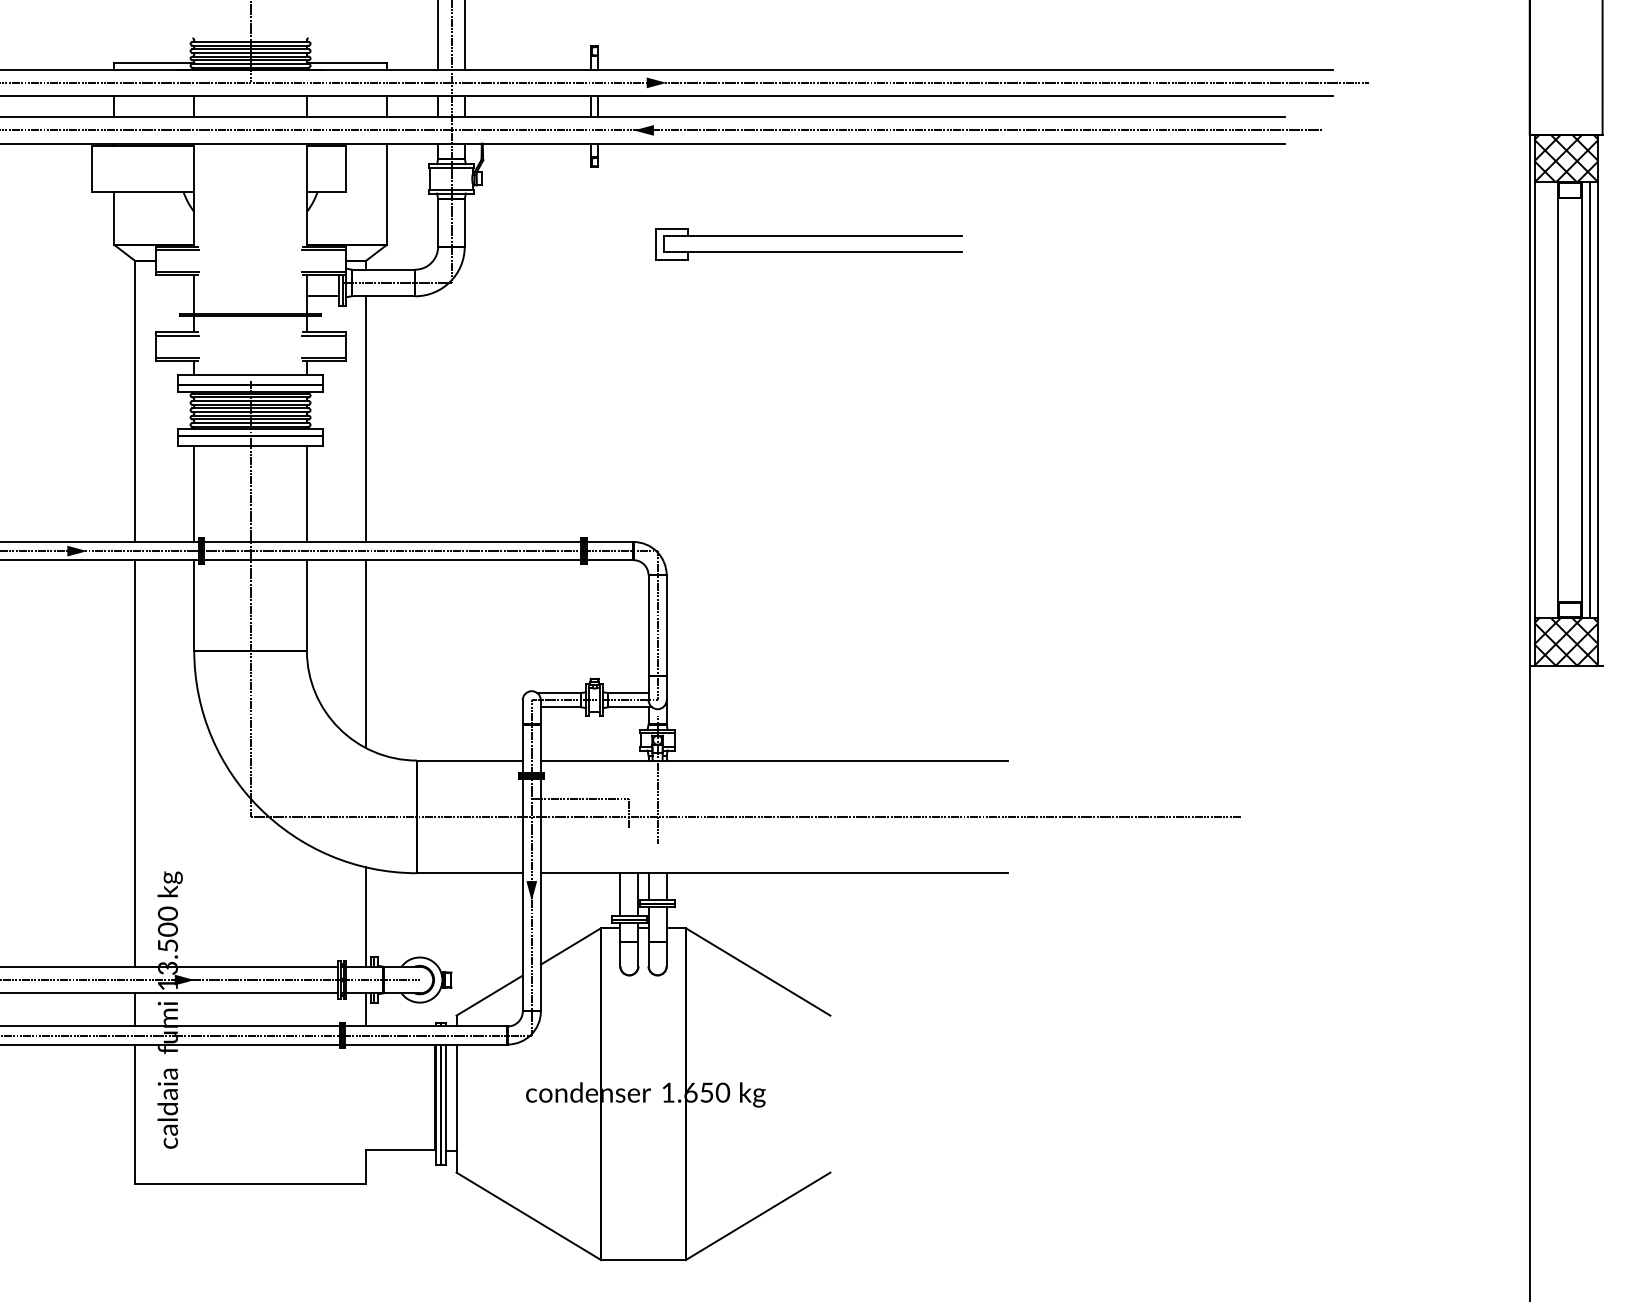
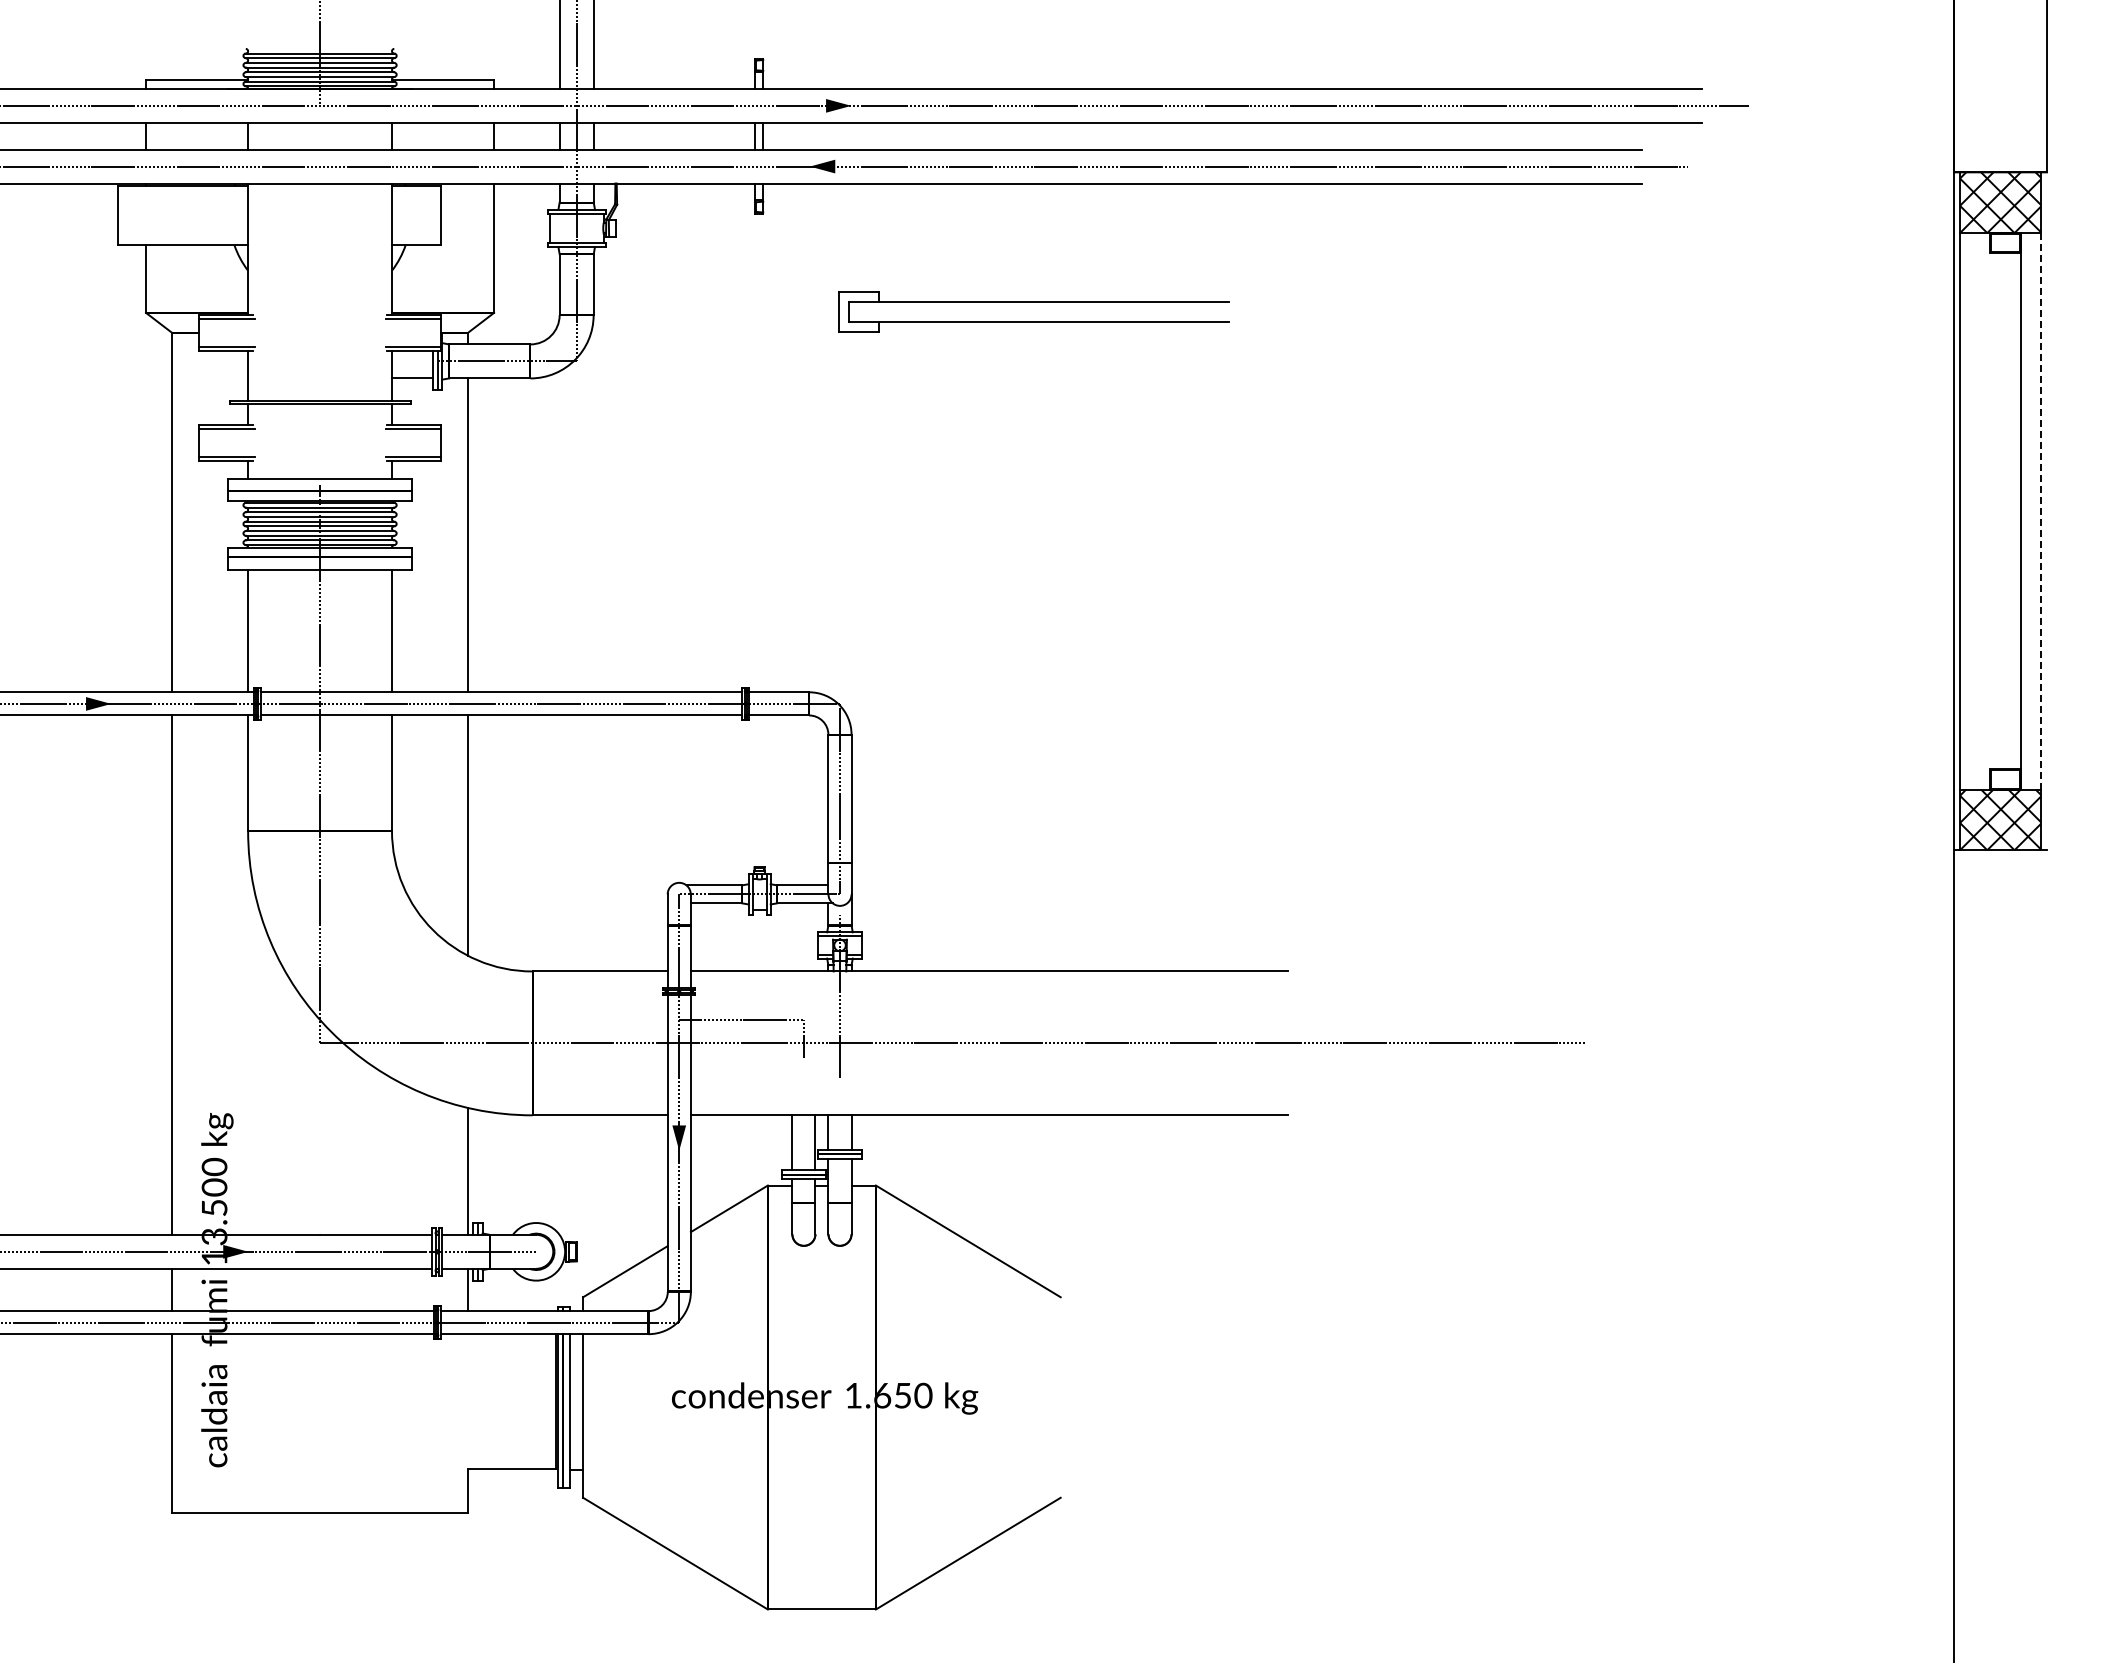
line: (1558, 400) -> (1990, 511), removed
line: (1589, 400) -> (2030, 511), removed
line: (1597, 400) -> (2040, 511), solid -> dashed

